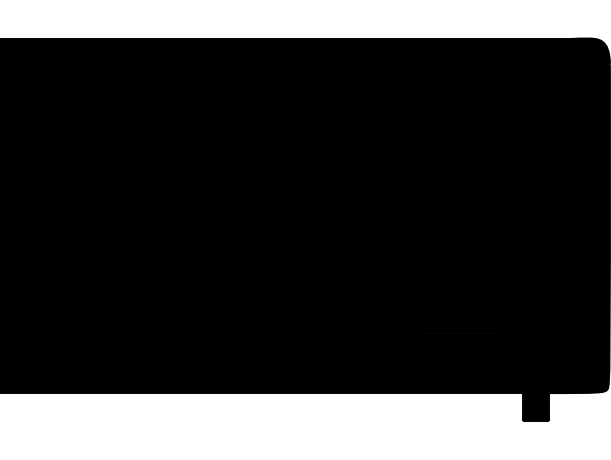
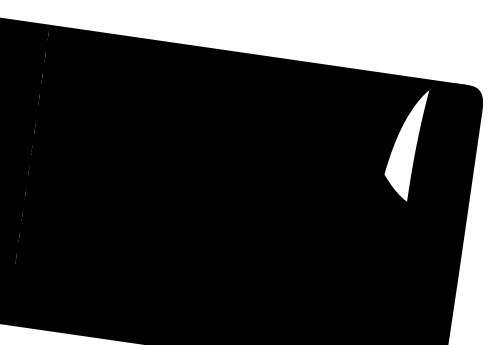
fill: (526, 116) -> (405, 143), removed

